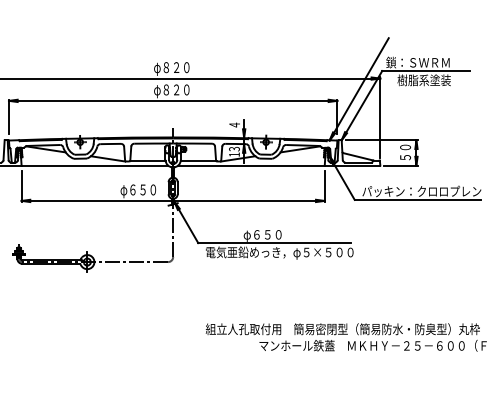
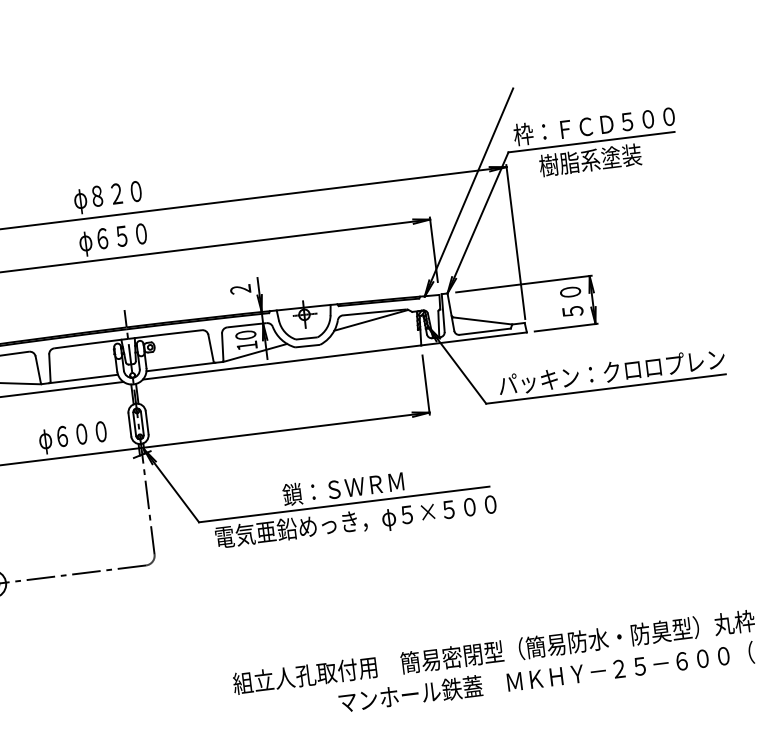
text: (428, 62) -> (594, 125), 鎖：ＳＷＲＭ -> 枠：ＦＣＤ５００
text: (171, 89) -> (112, 236), φ８２０ -> φ６５０
text: (234, 124) -> (240, 288), 4 -> 2
text: (234, 148) -> (245, 334), 13 -> 10
text: (142, 189) -> (80, 433), φ６５０ -> φ６００
text: (274, 234) -> (341, 488), φ６５０ -> 鎖：ＳＷＲＭ

